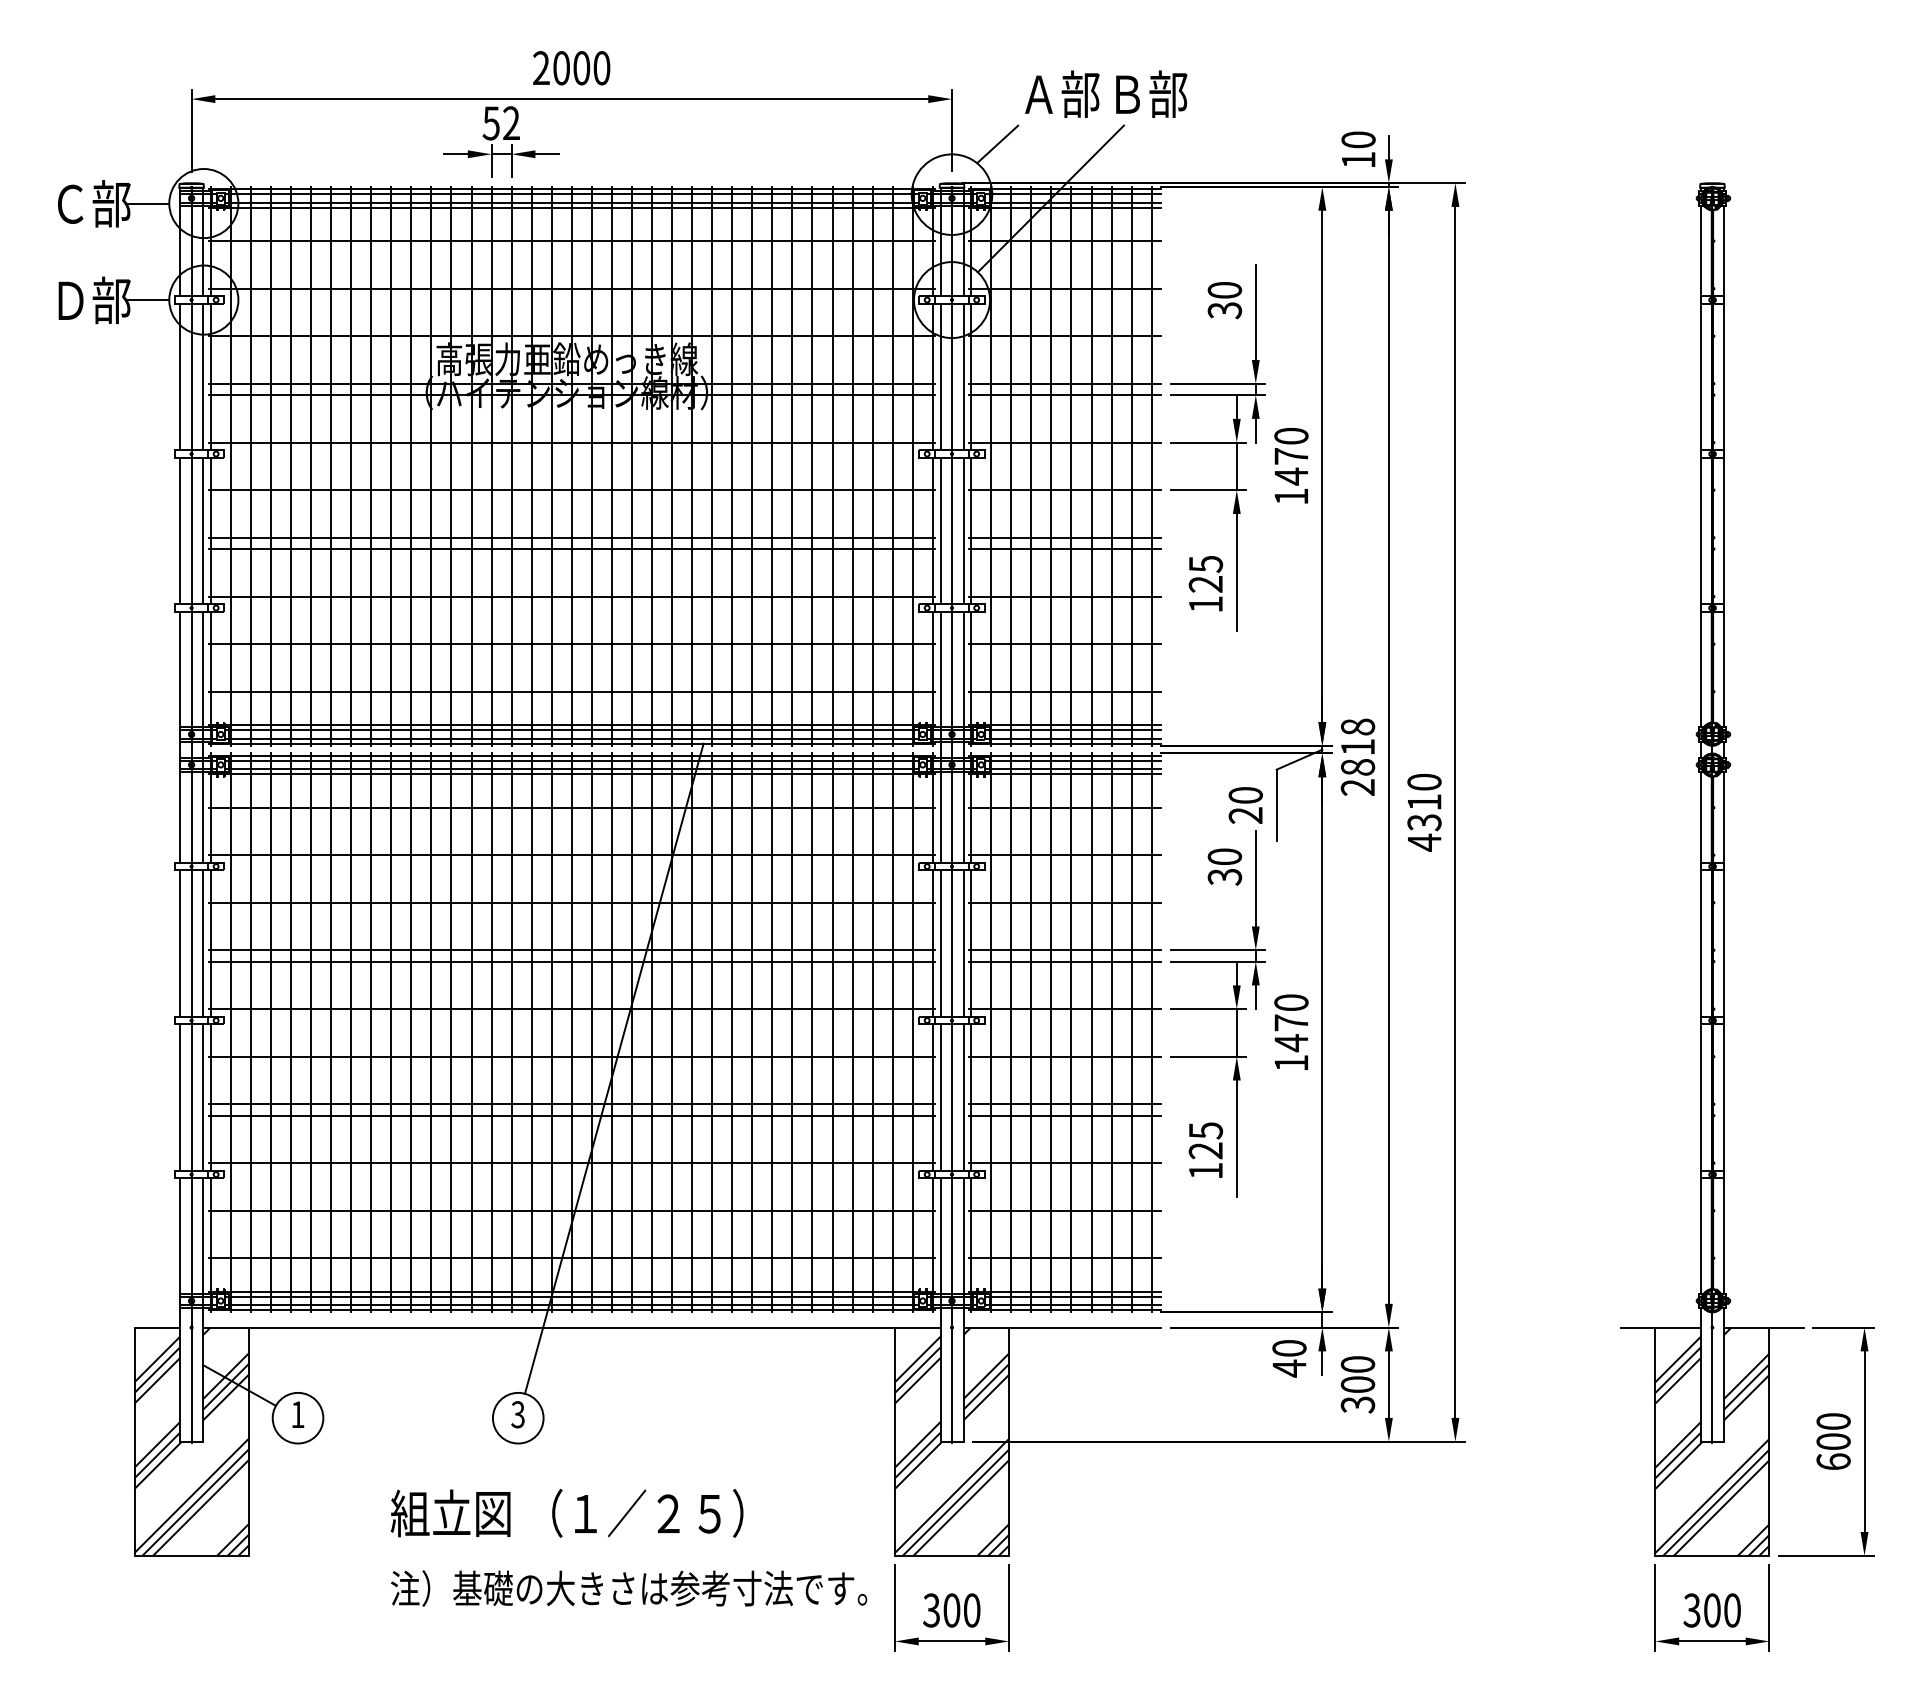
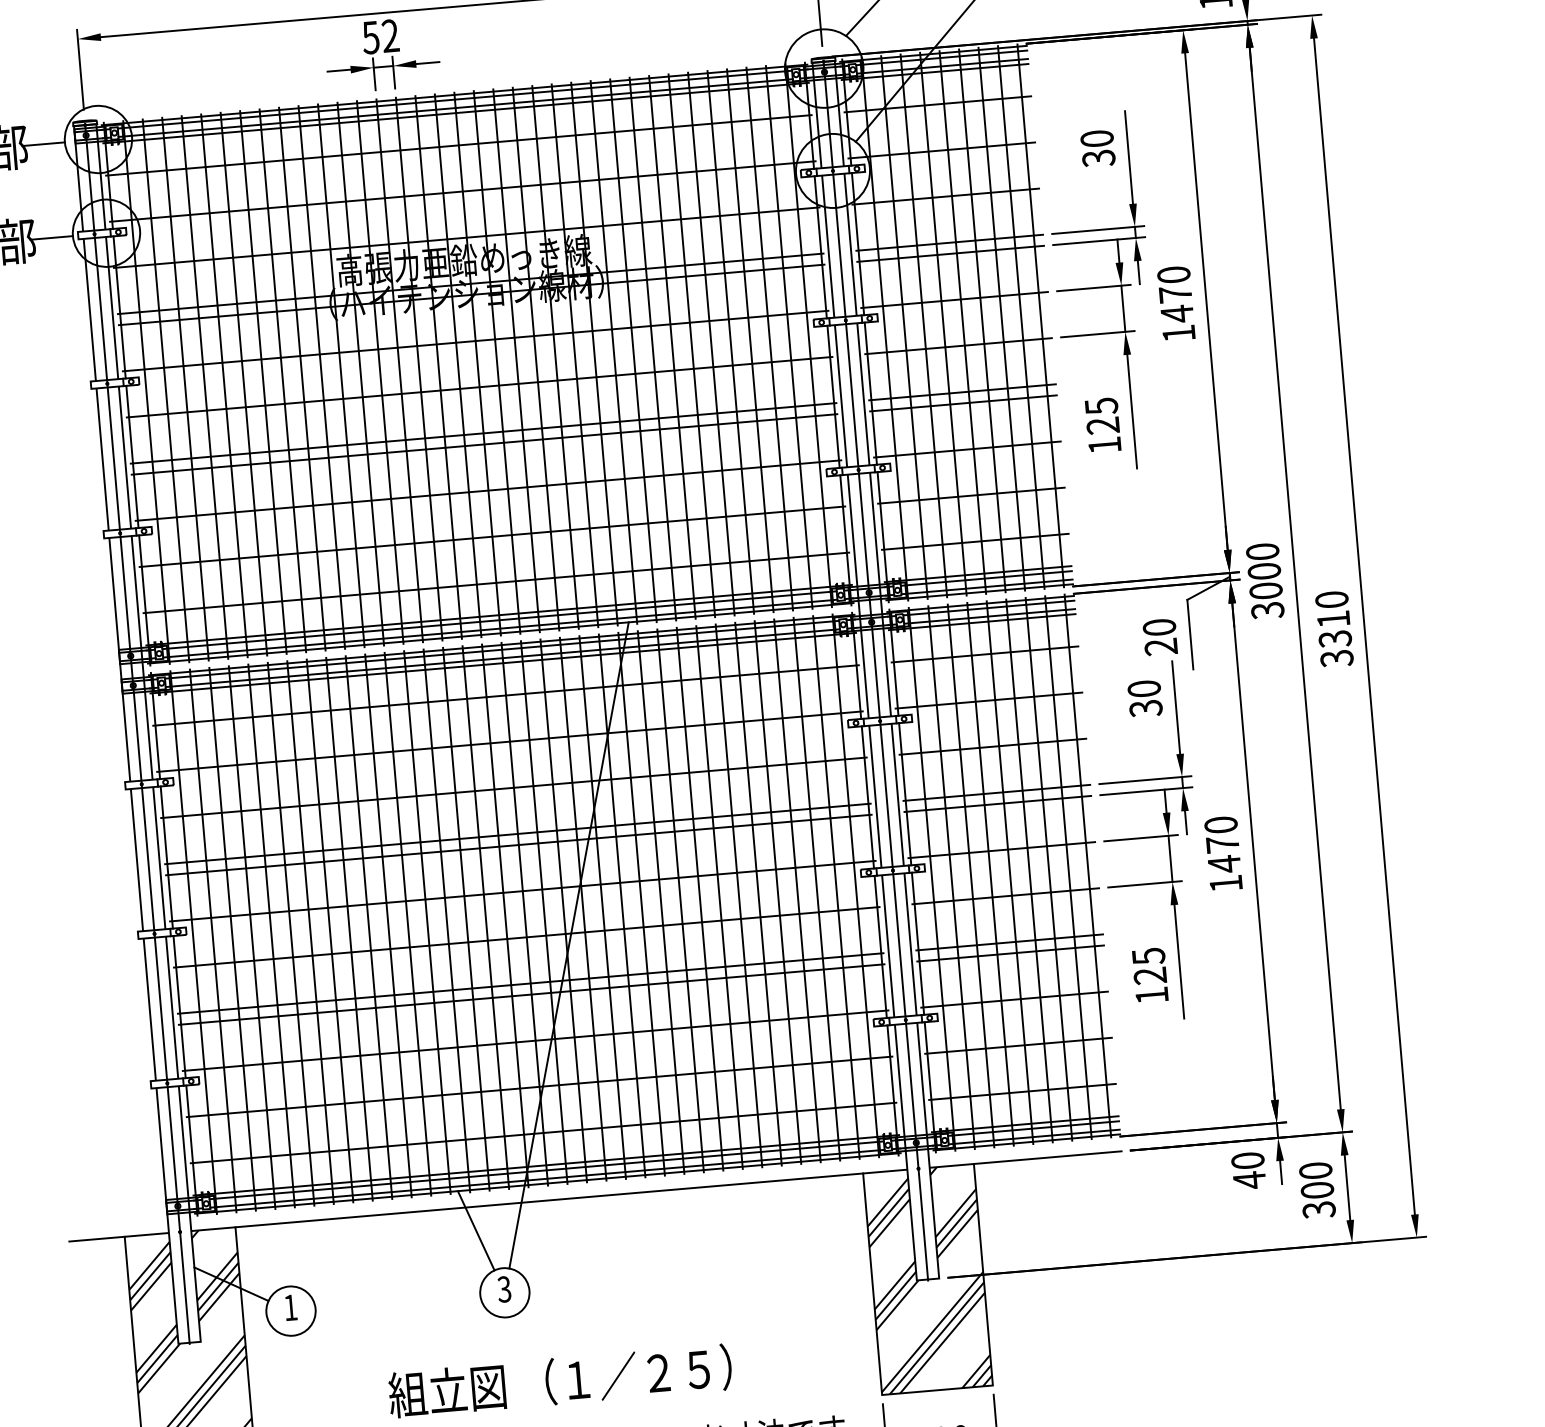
text: (1357, 757) -> (1264, 581), 2818 -> 3000
text: (1424, 842) -> (1336, 658), 4310 -> 3310
line: (105, 1327) -> (96, 1239), added
line: (494, 1352) -> (476, 1230), added

